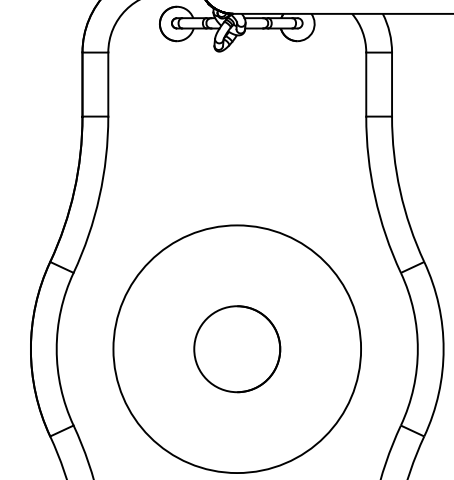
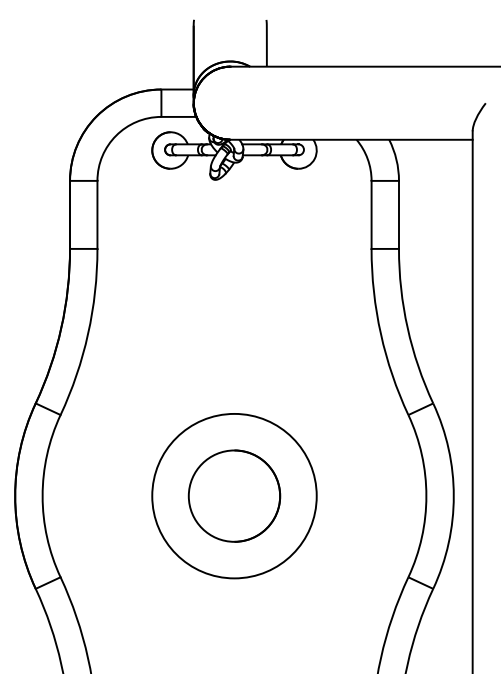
circle: (237, 348) -> (234, 495), size x0.62

